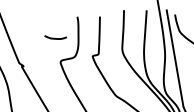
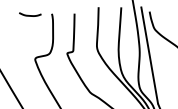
curve: (54, 37) -> (29, 14), moved

